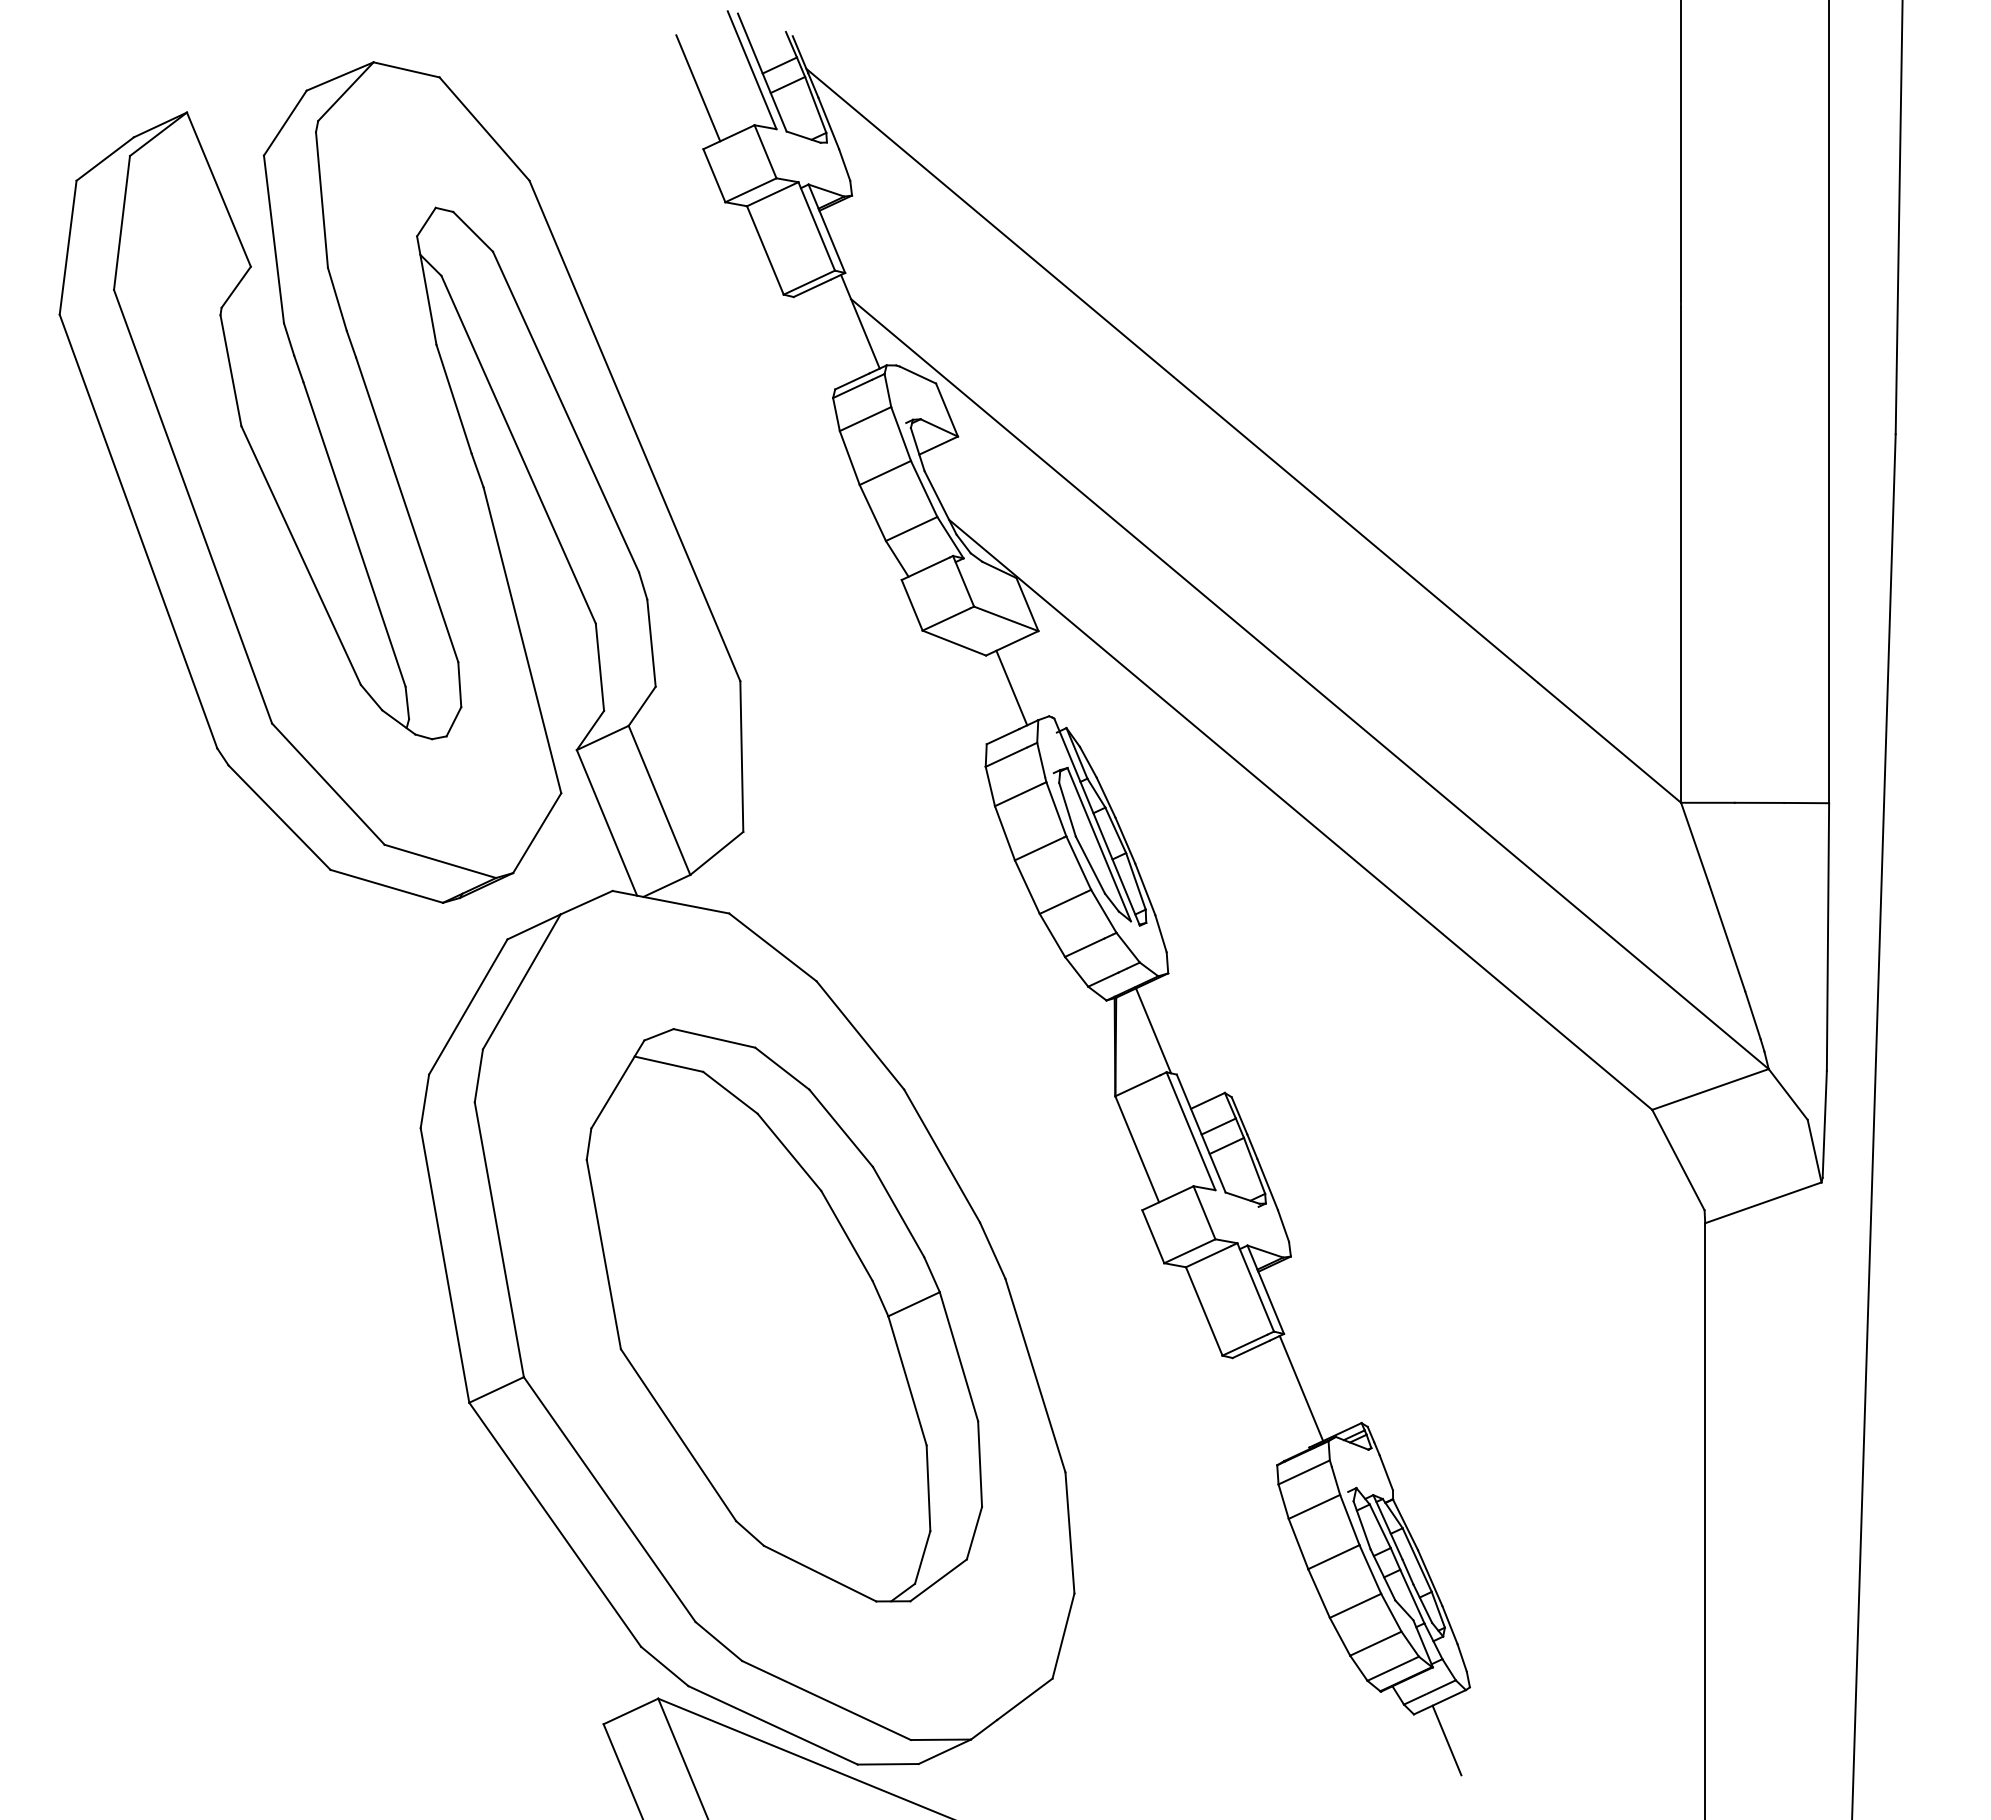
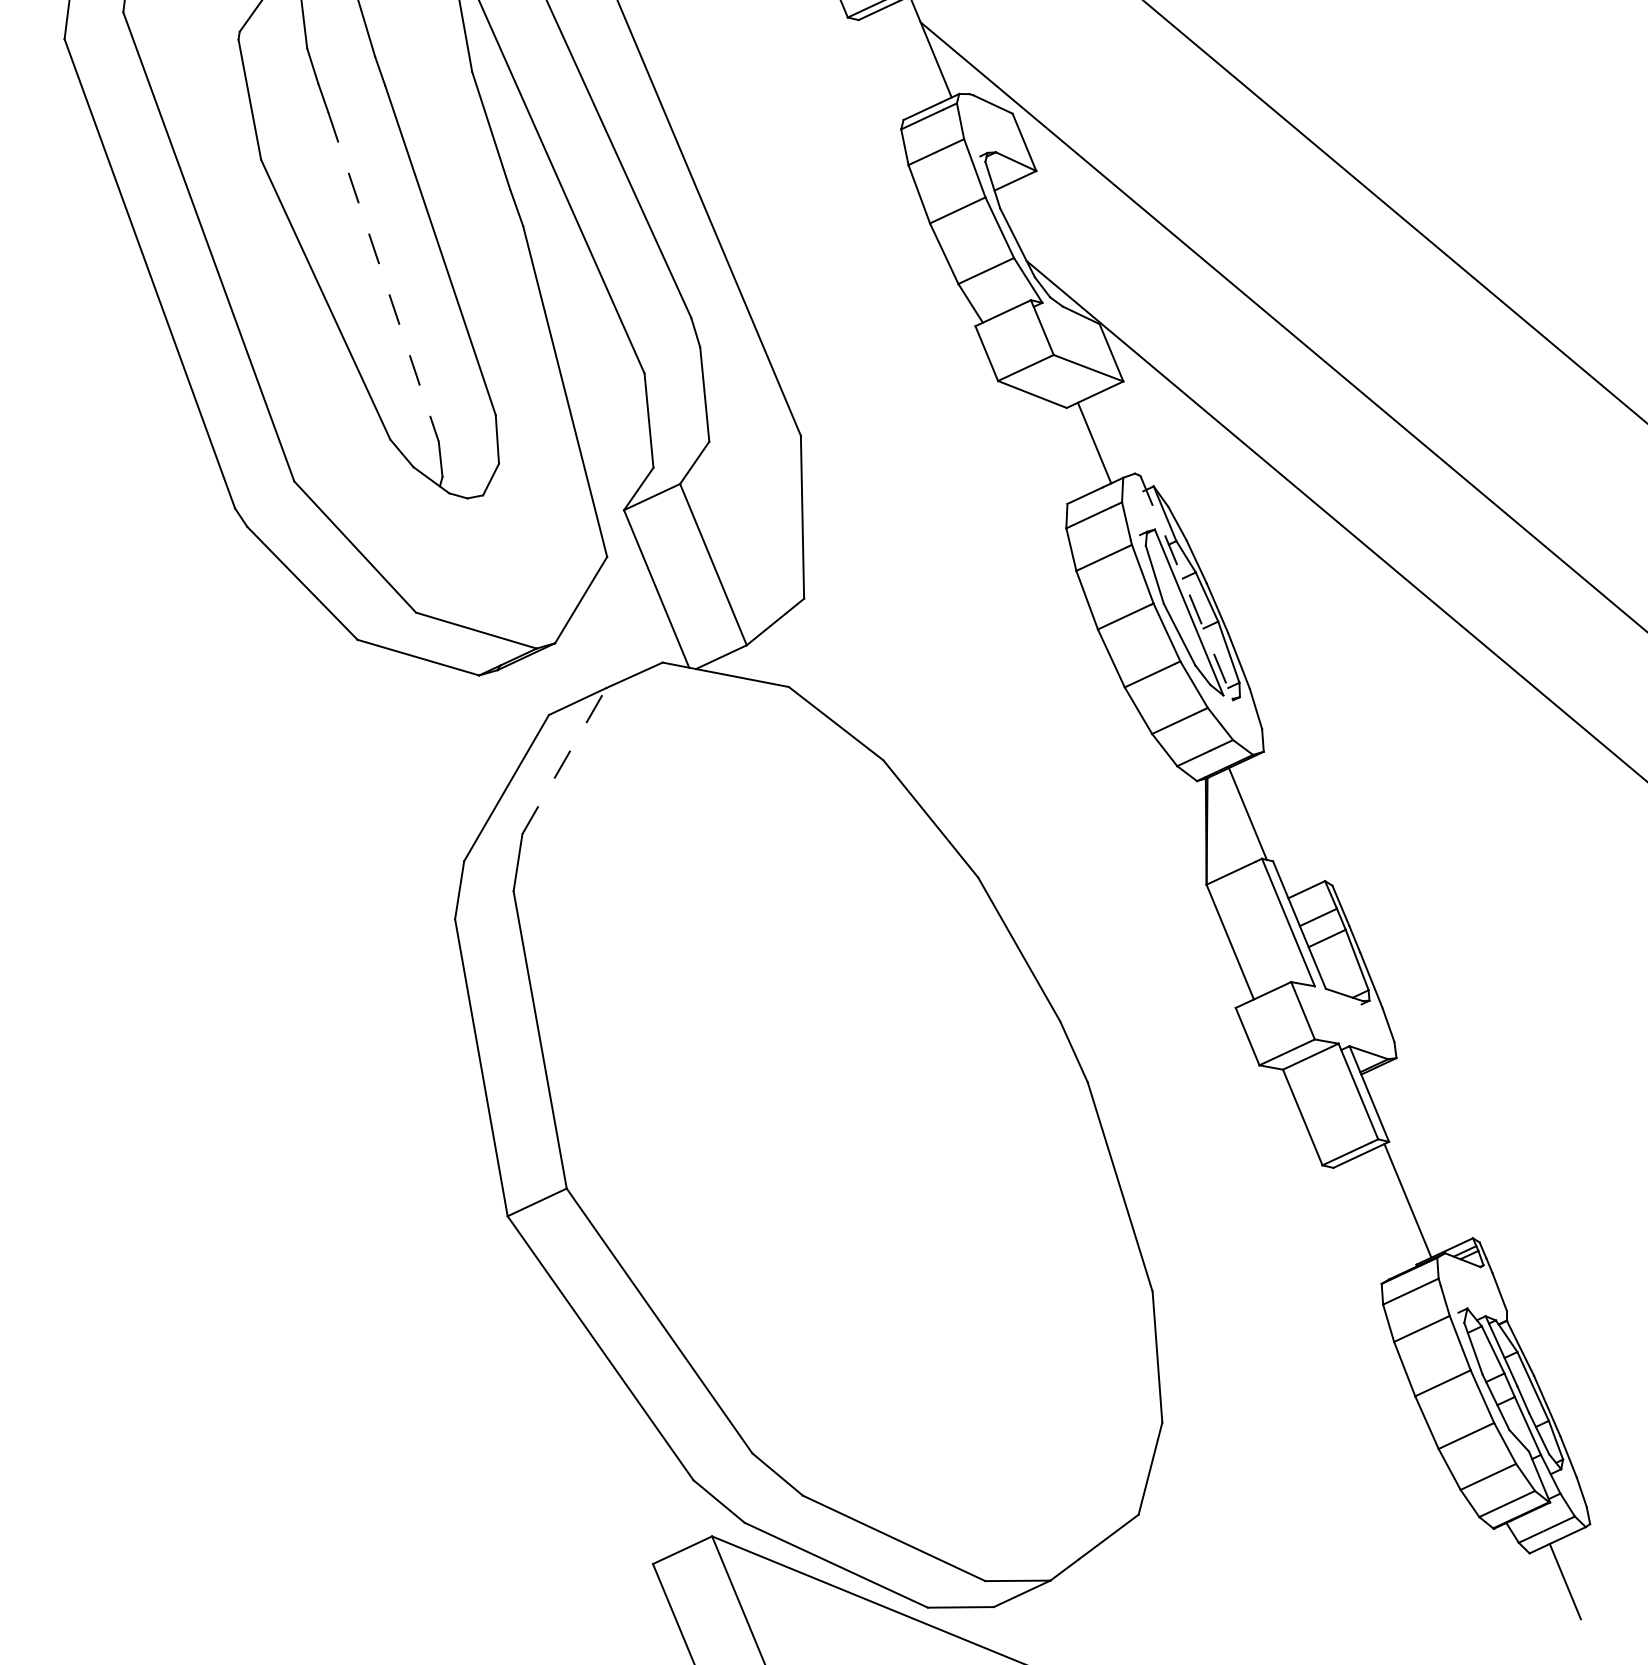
line: (354, 534) -> (383, 276), solid -> dashed
line: (1097, 822) -> (1187, 588), solid -> dashed
line: (521, 981) -> (564, 760), solid -> dashed
part: (783, 1315) -> (847, 1121), removed

